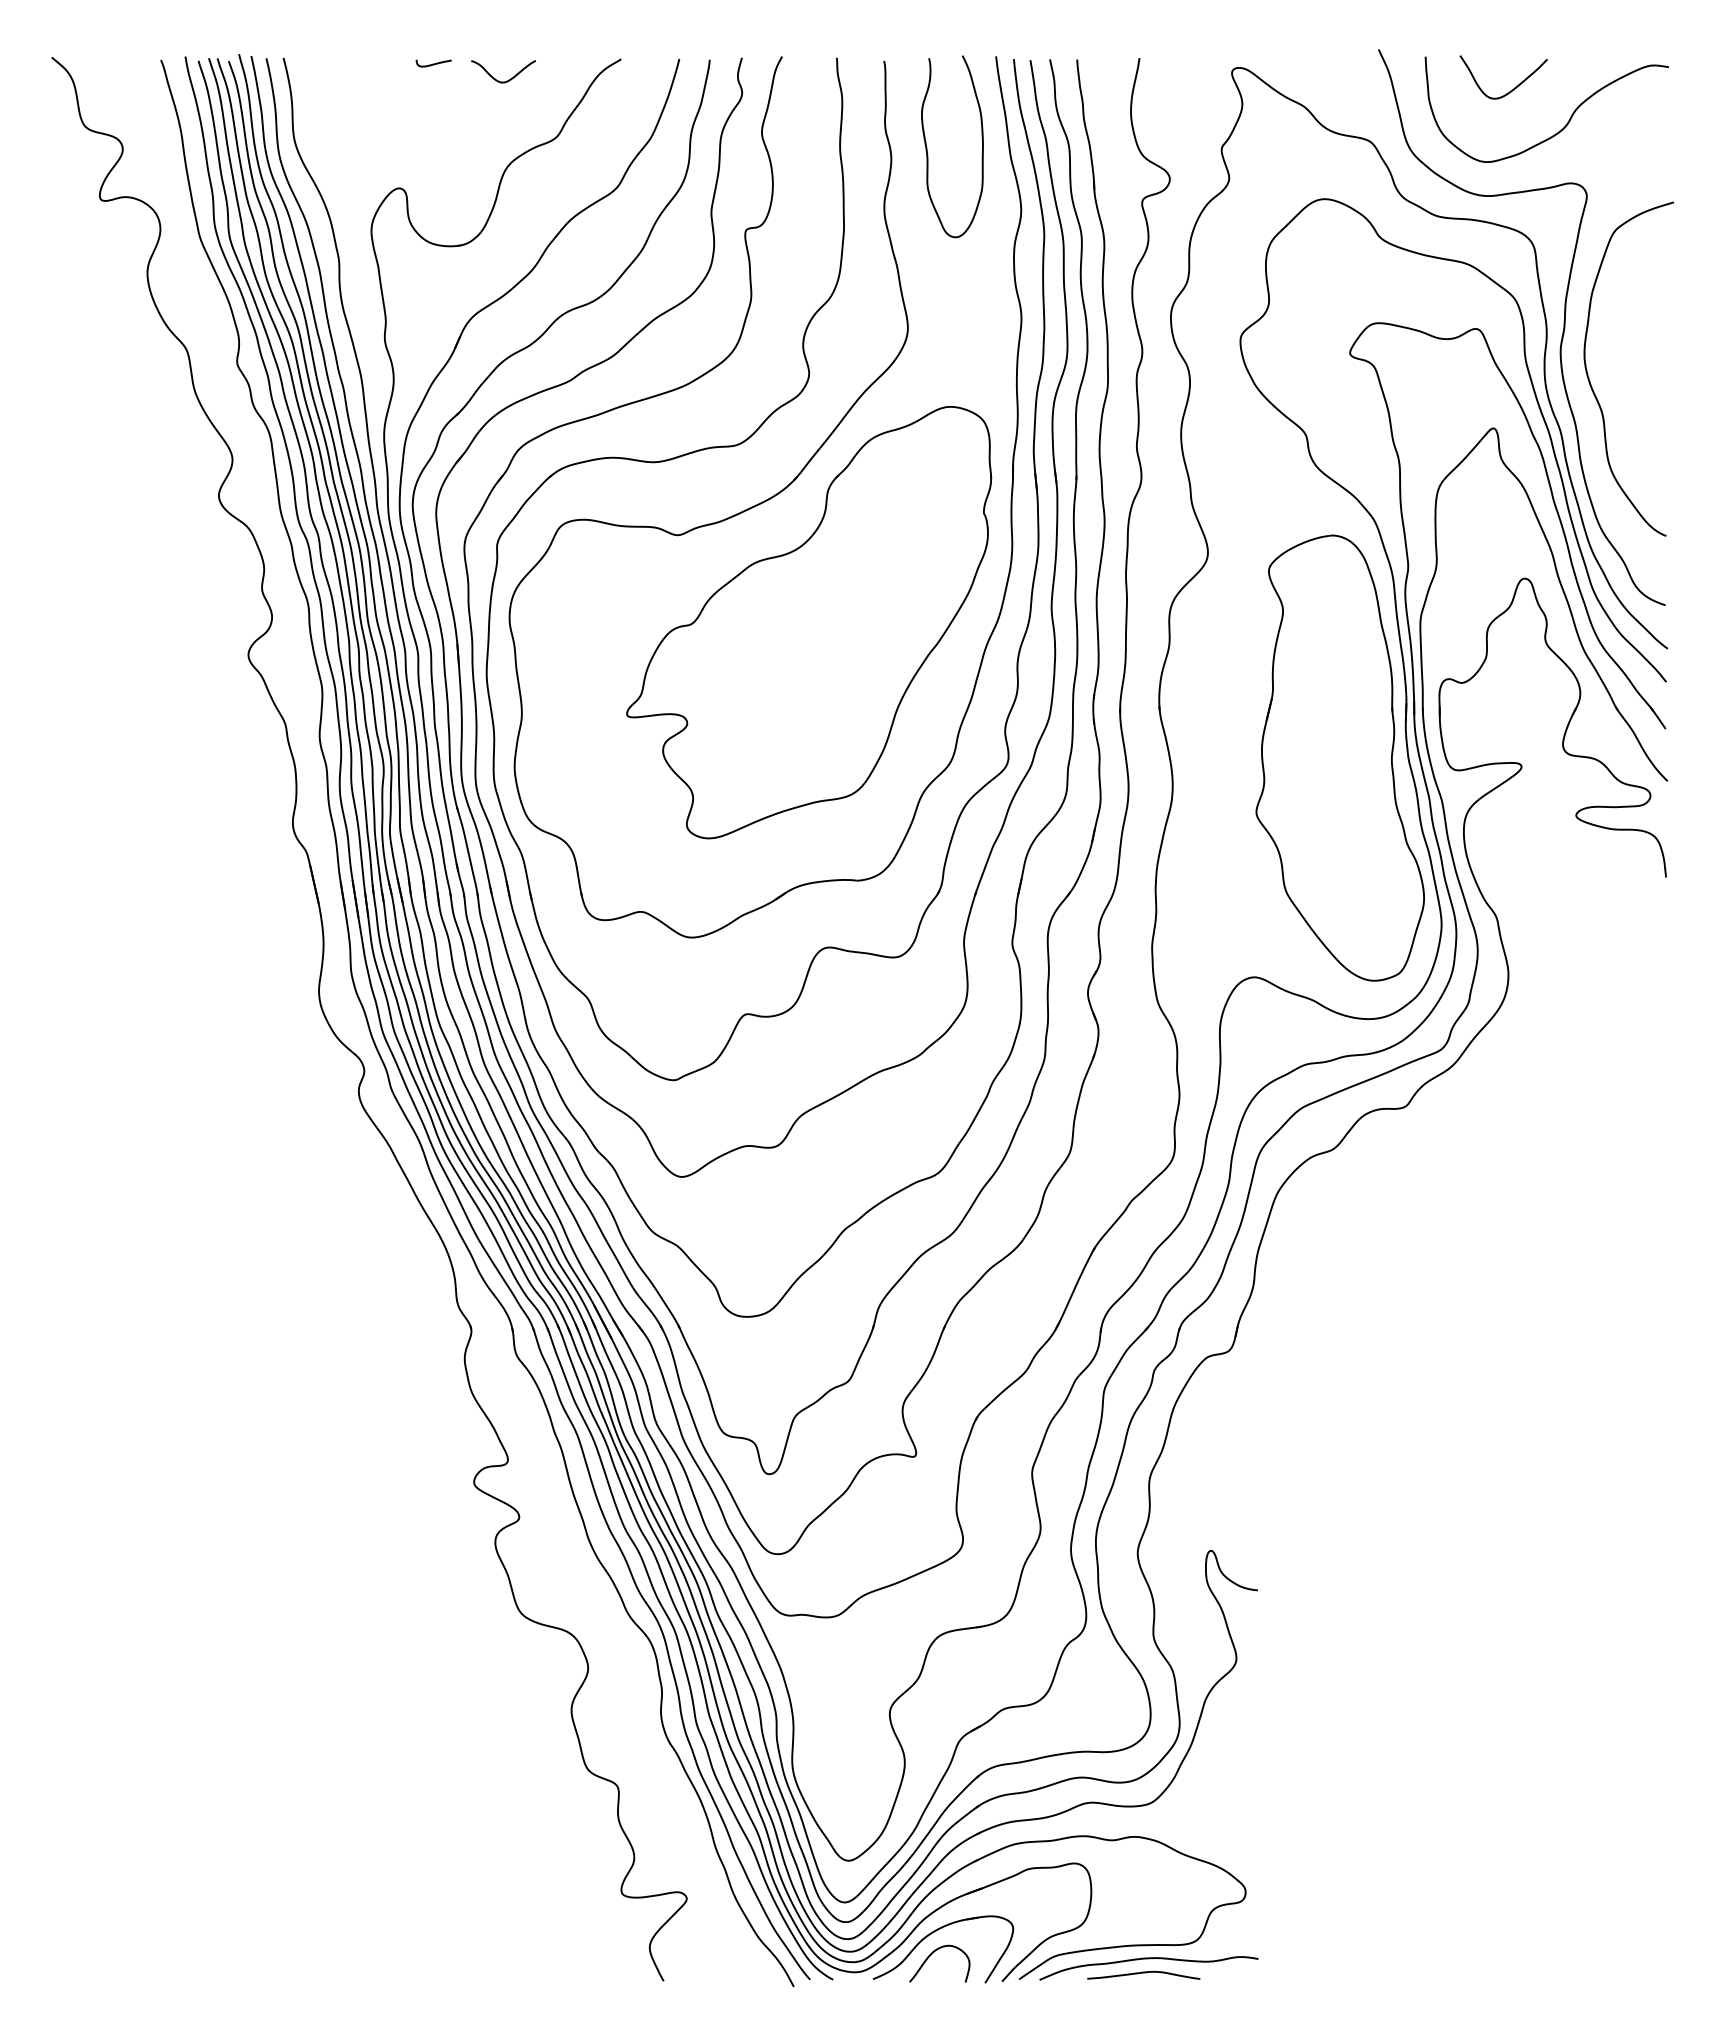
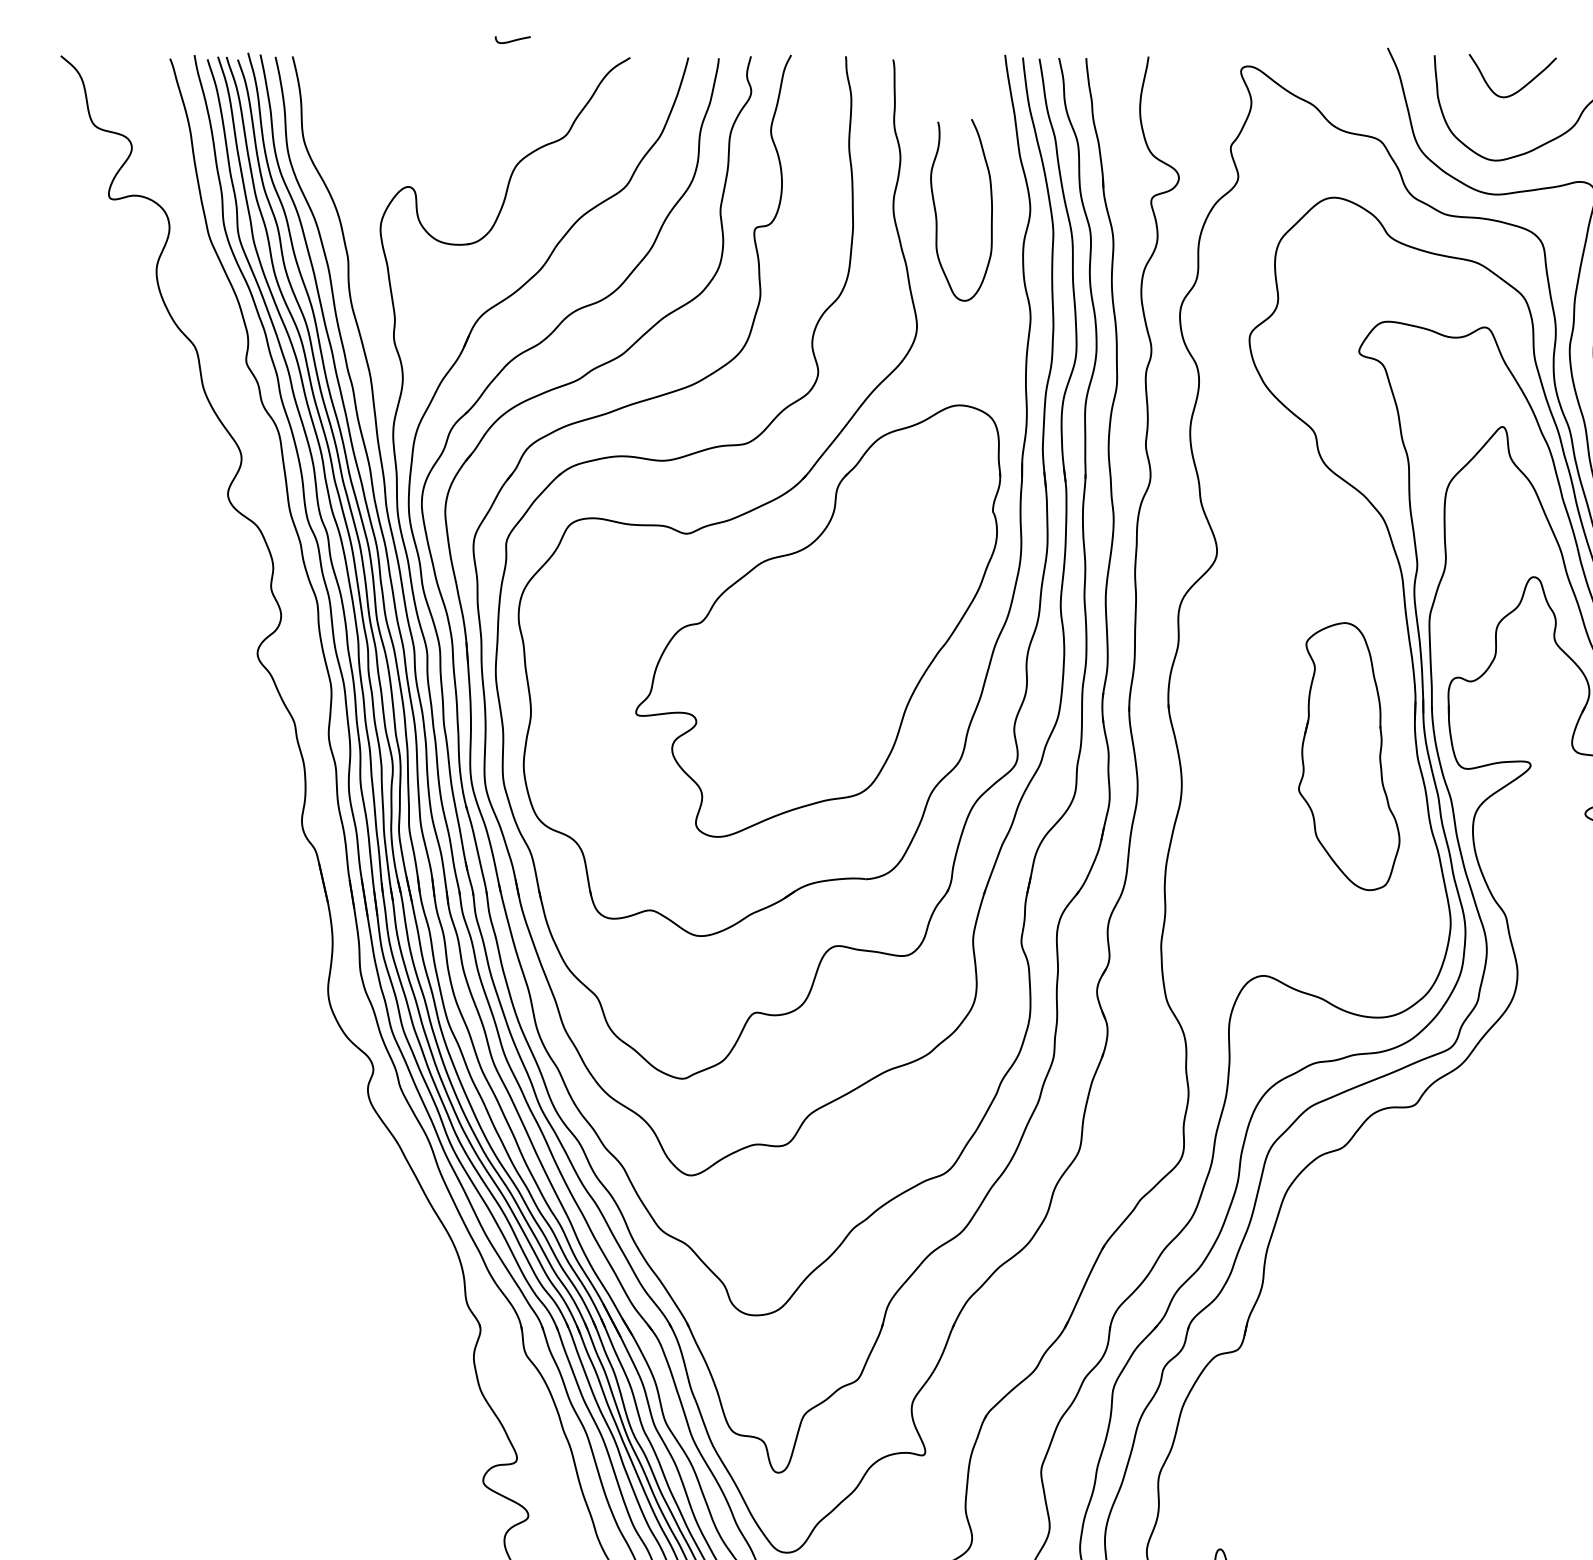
curve: (433, 63) -> (512, 40), moved
curve: (508, 79) -> (517, 78), removed
curve: (927, 147) -> (936, 211), moved
part: (1339, 757) -> (1348, 756), size x0.6

